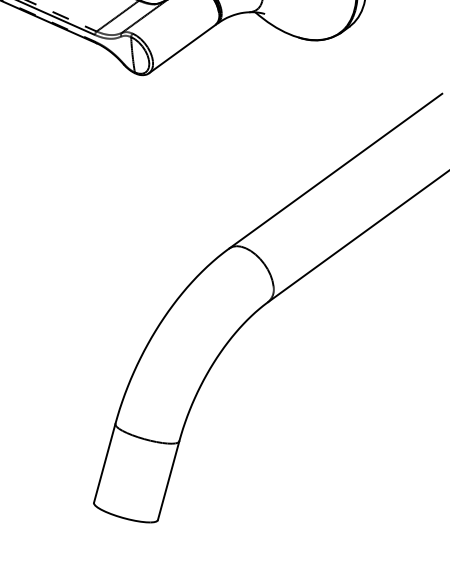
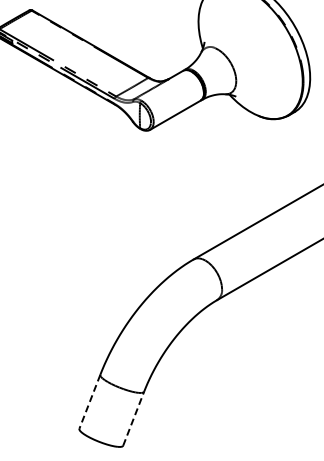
line: (104, 463) -> (89, 401), solid -> dashed
line: (168, 480) -> (133, 418), solid -> dashed

